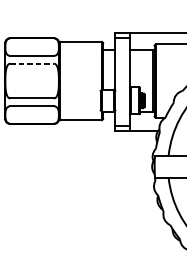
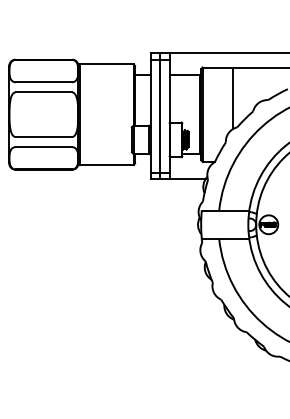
line: (32, 63) -> (44, 92), dashed -> solid
line: (178, 68) -> (232, 98), added
line: (122, 82) -> (160, 116), added

